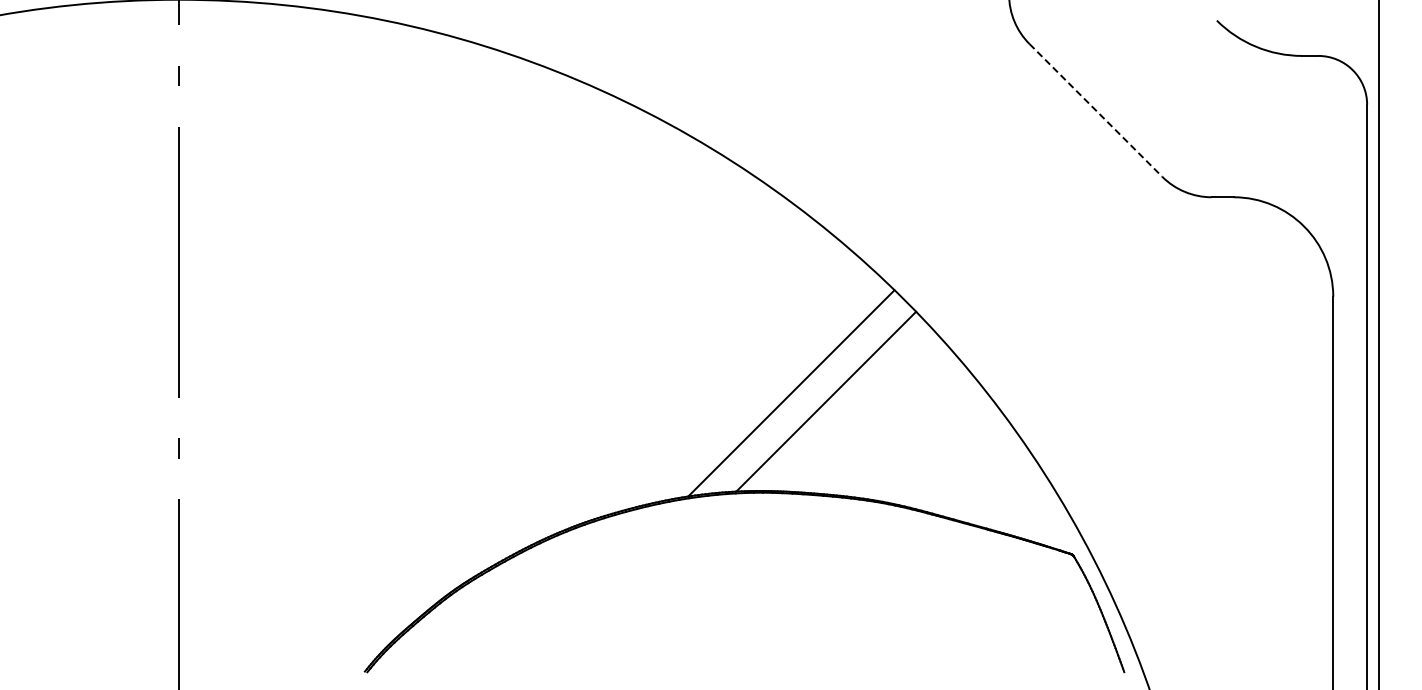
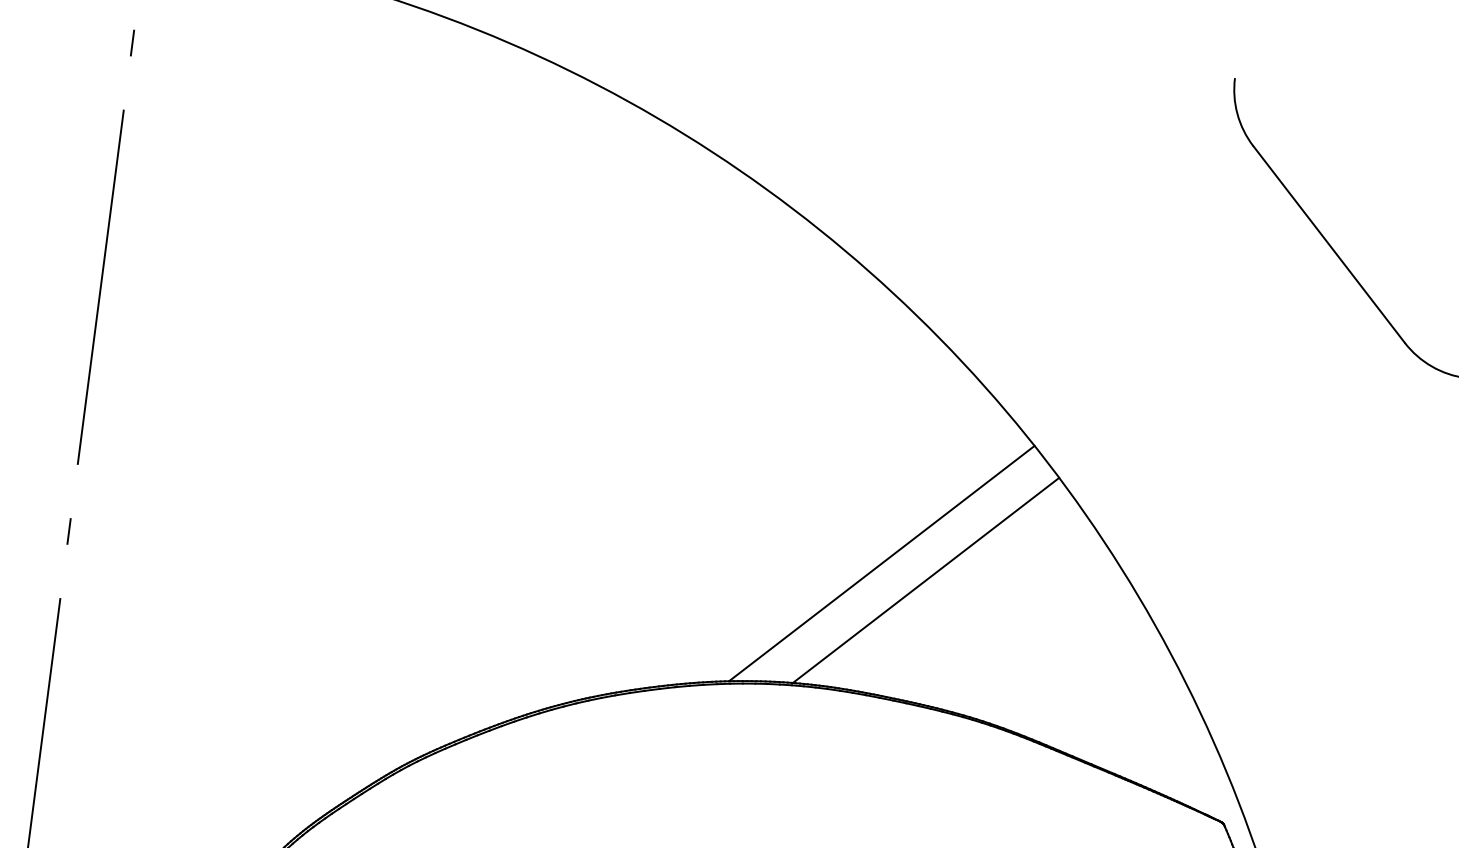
line: (1095, 110) -> (1328, 244), dashed -> solid

